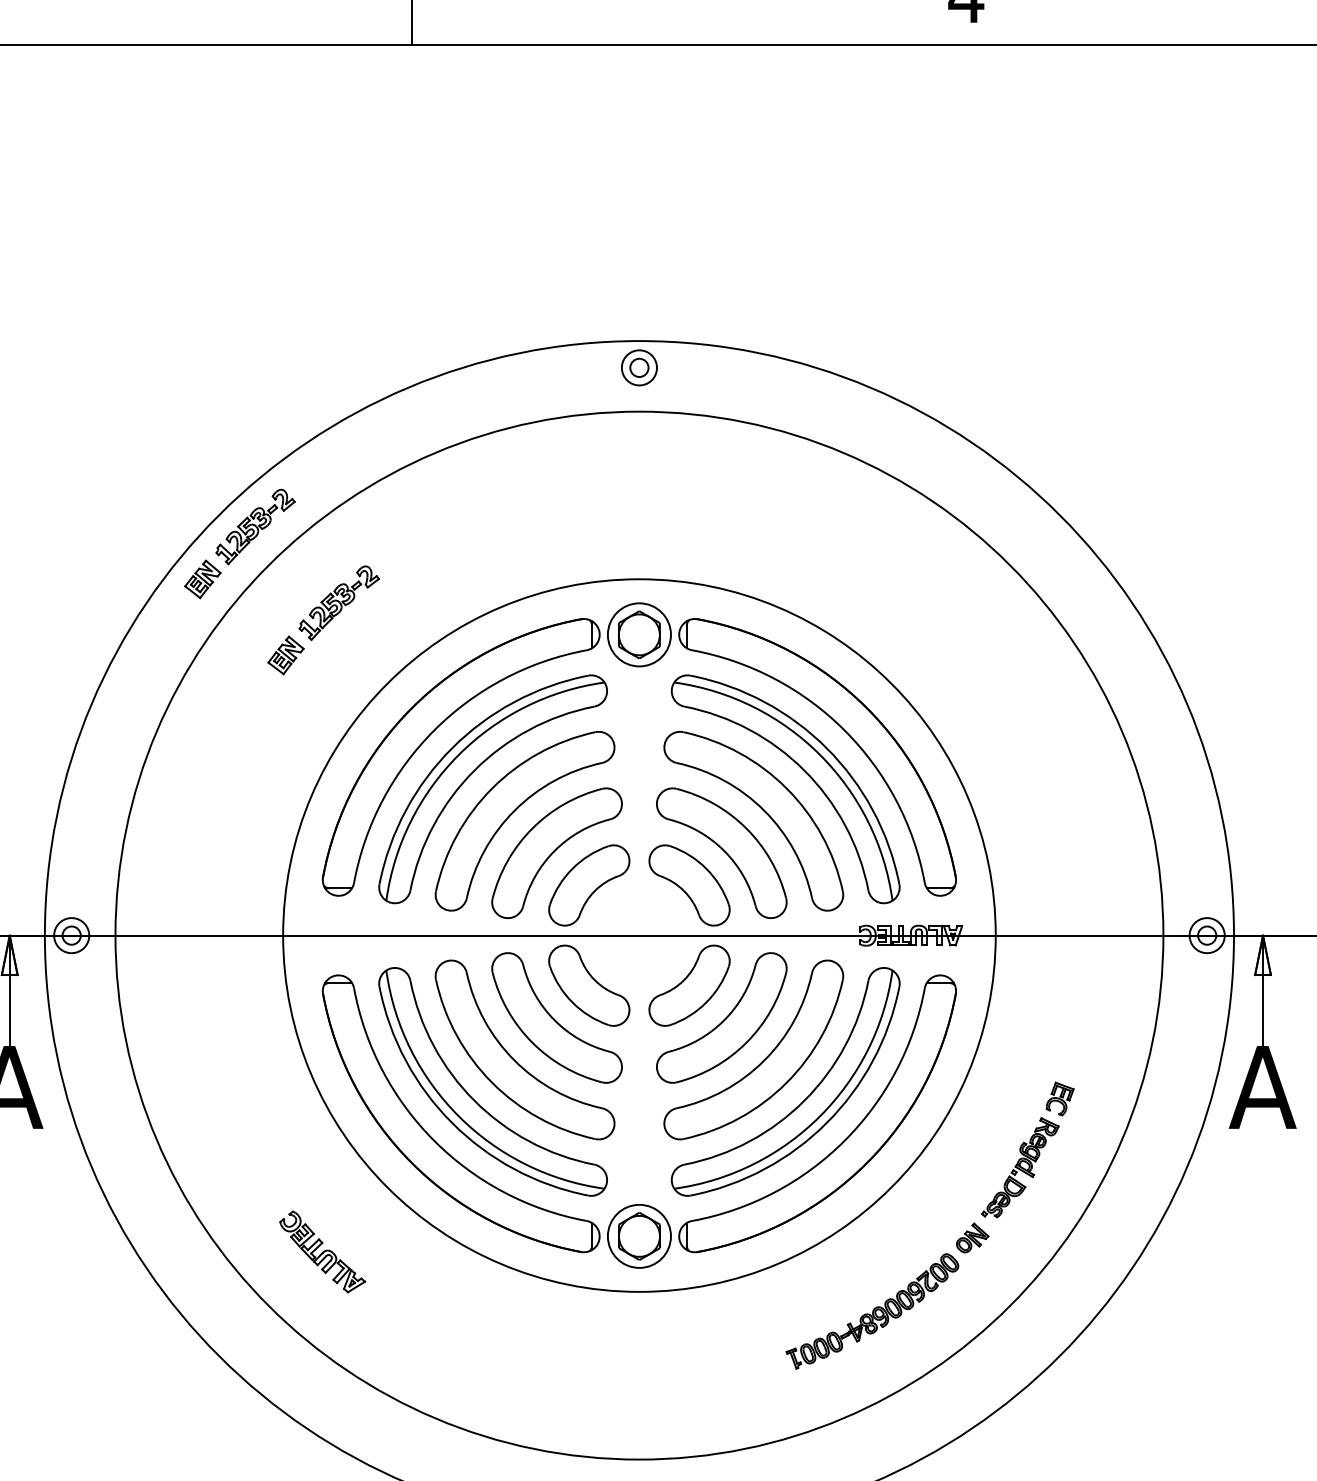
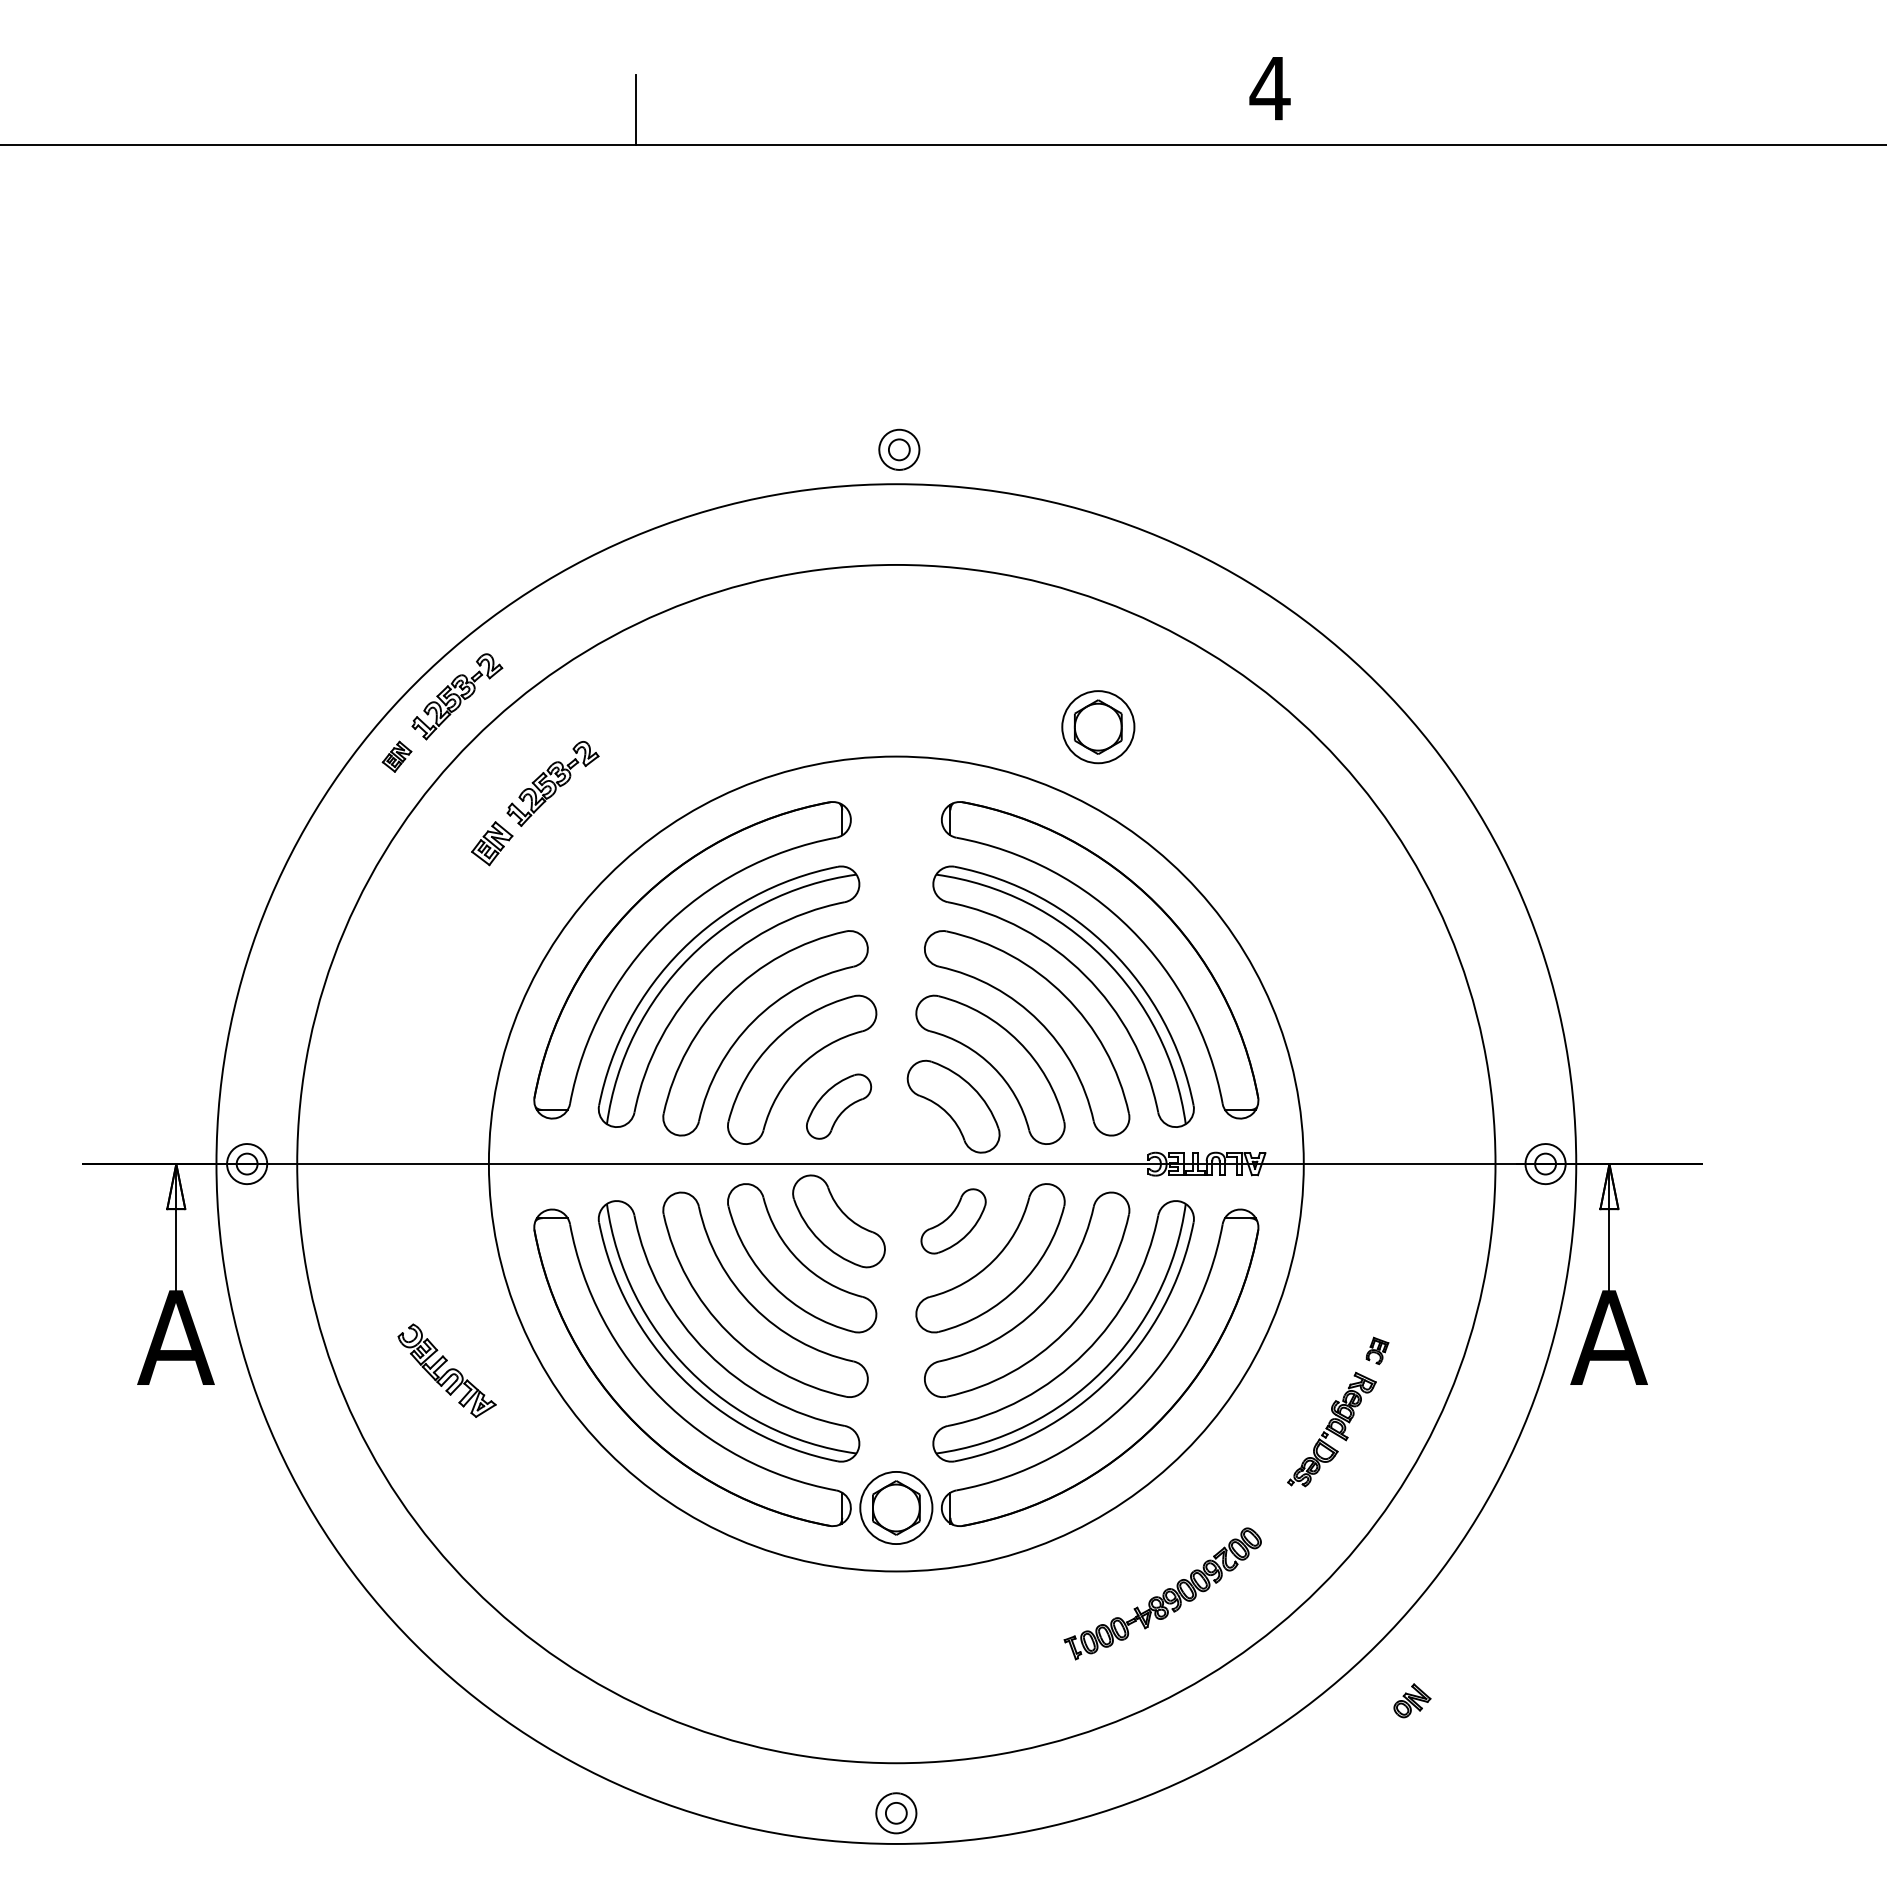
part: (639, 367) -> (899, 449), moved
part: (202, 579) -> (396, 756), size x0.7
part: (639, 635) -> (1098, 727), moved
part: (588, 885) -> (838, 1106), size x0.7
part: (689, 985) -> (953, 1221), size x0.7
part: (1060, 1098) -> (1377, 1350), size x0.7
part: (972, 1237) -> (1412, 1700), moved
part: (322, 1251) -> (446, 1370), moved

